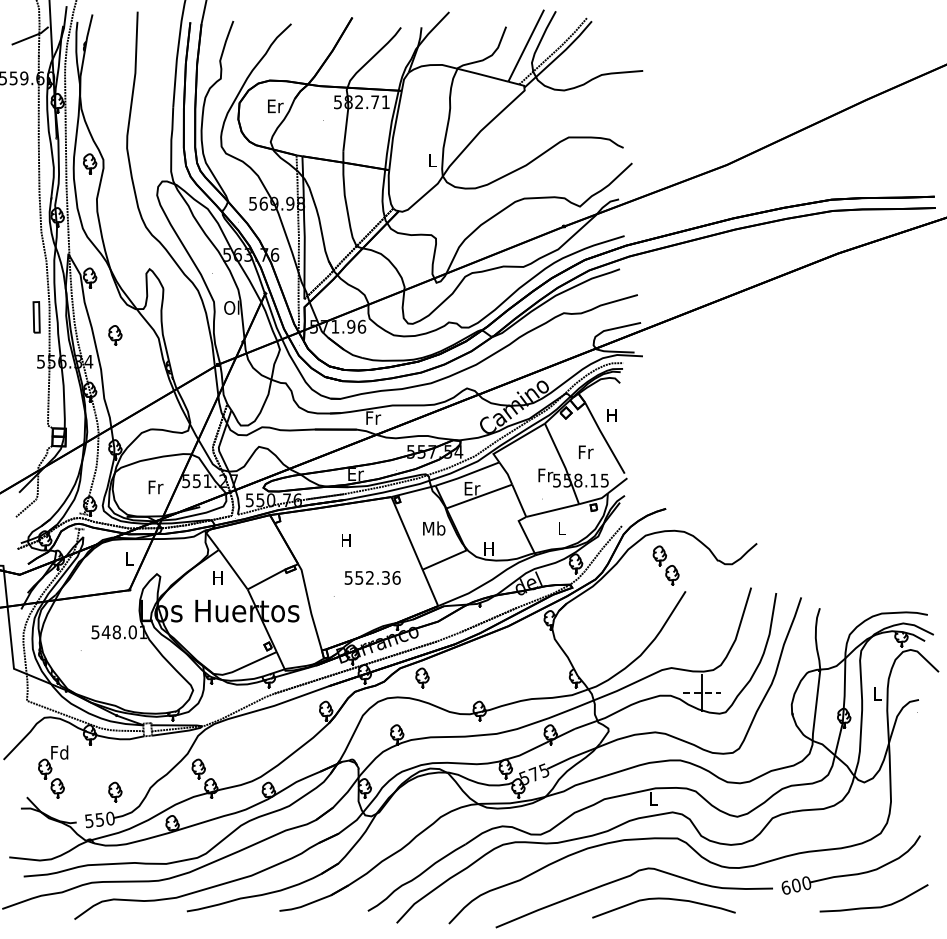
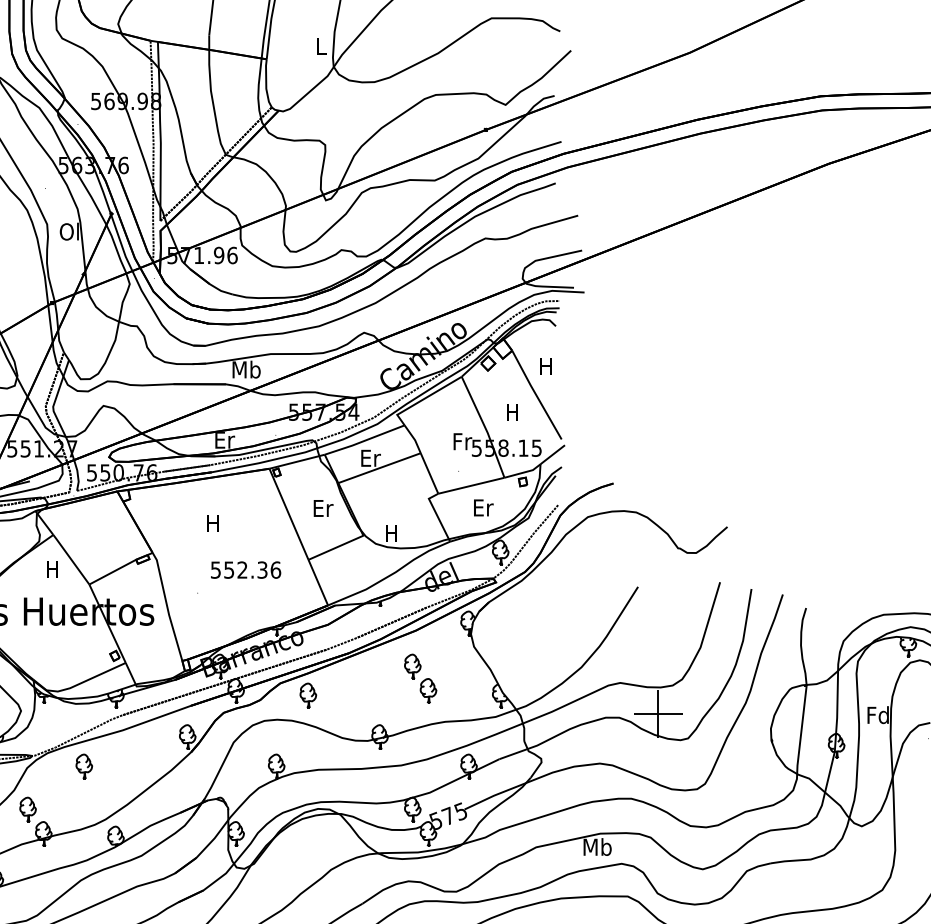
text: (373, 417) -> (246, 369), Fr -> Mb
text: (585, 451) -> (512, 411), Fr -> H
text: (562, 527) -> (483, 506), L -> Er
text: (434, 528) -> (323, 508), Mb -> Er
part: (665, 565) -> (419, 678), moved
line: (702, 692) -> (659, 713), dashed -> solid
text: (876, 693) -> (877, 714), L -> Fd
part: (243, 734) -> (84, 766), added
text: (653, 798) -> (597, 846), L -> Mb

